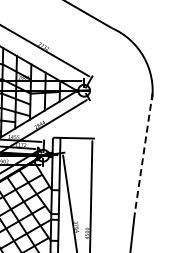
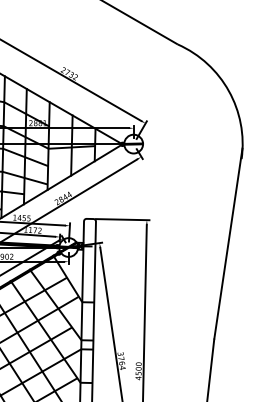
line: (143, 153) -> (228, 243), dashed -> solid

